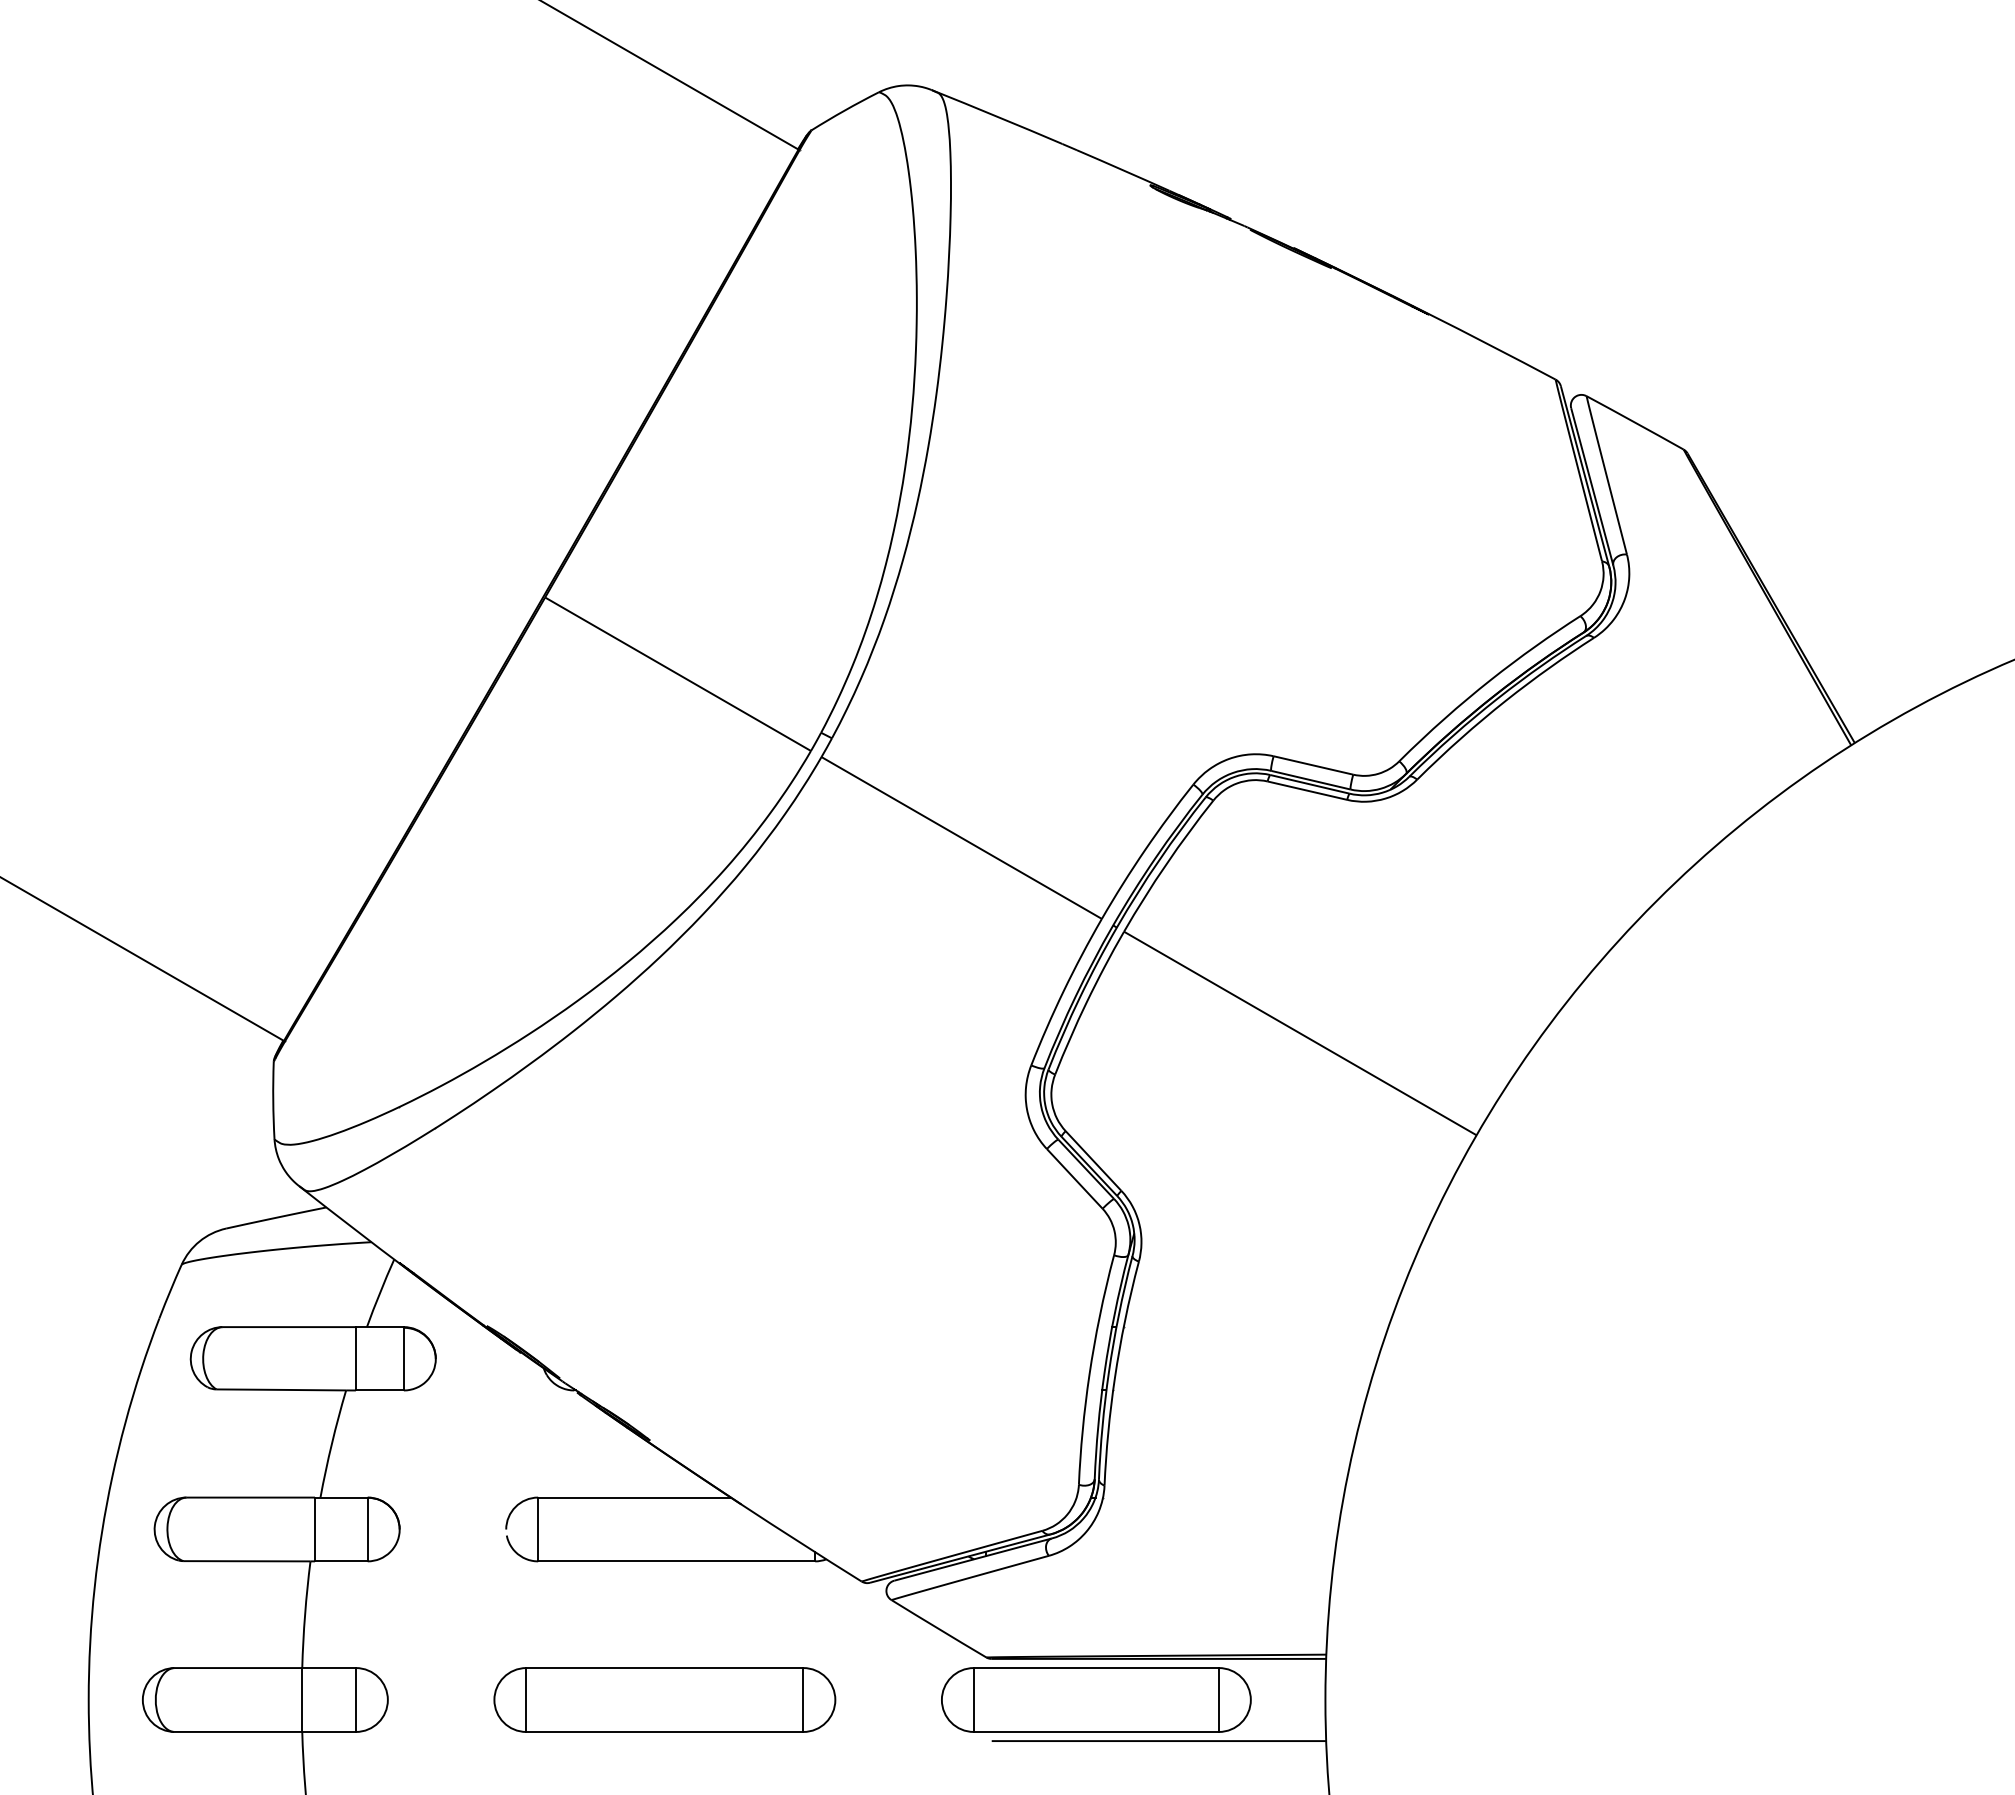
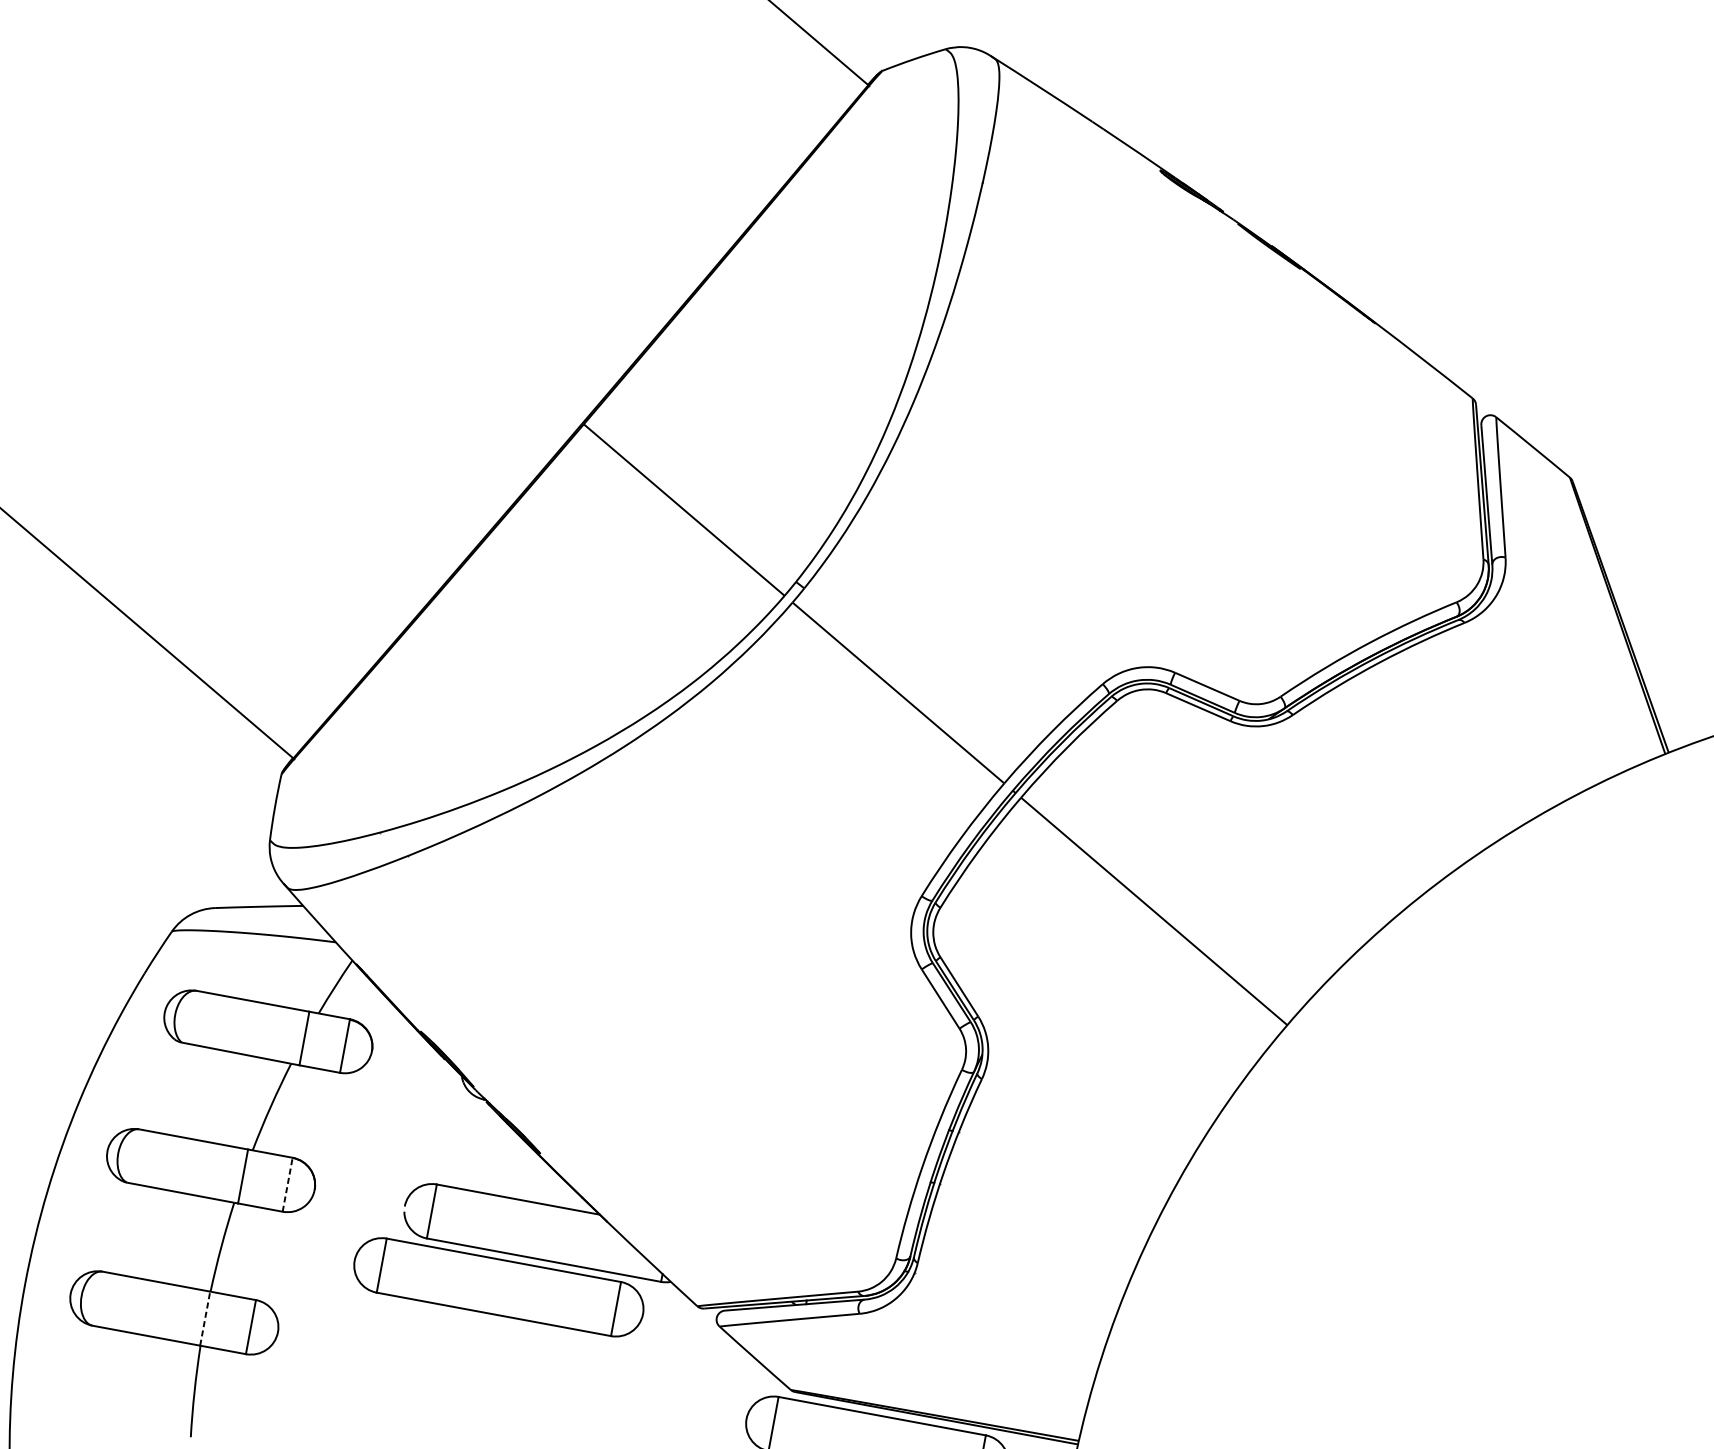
line: (367, 1529) -> (287, 1184), solid -> dashed
part: (664, 1699) -> (498, 1286), moved
line: (301, 1700) -> (204, 1319), solid -> dashed

